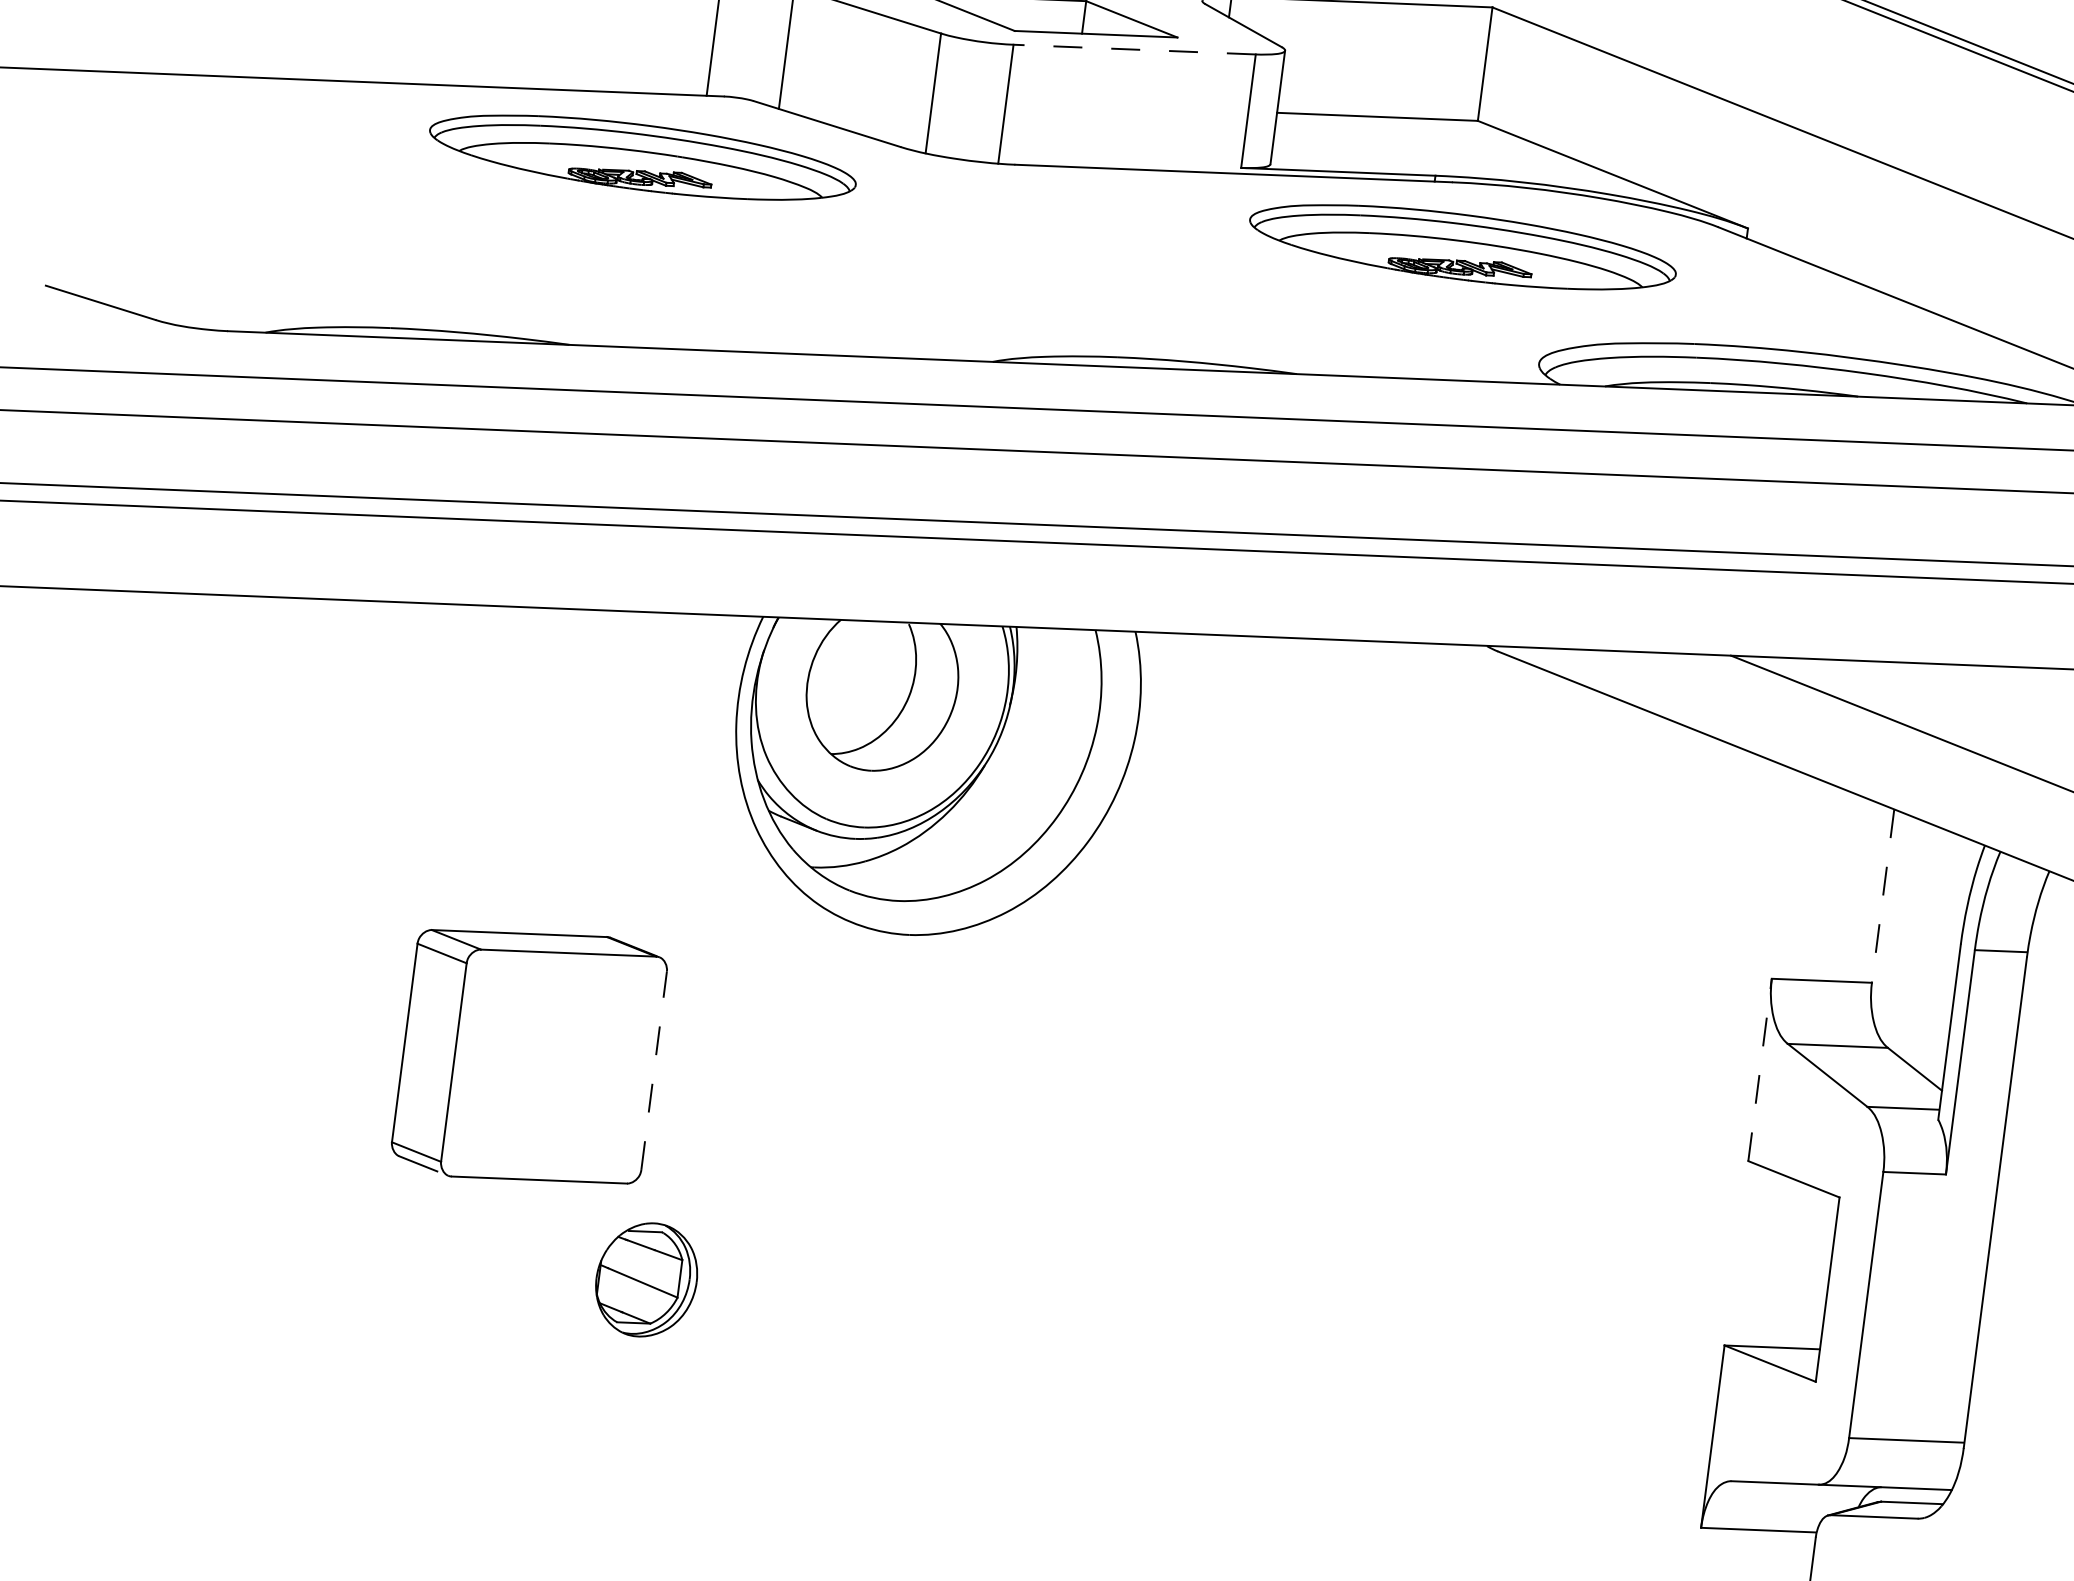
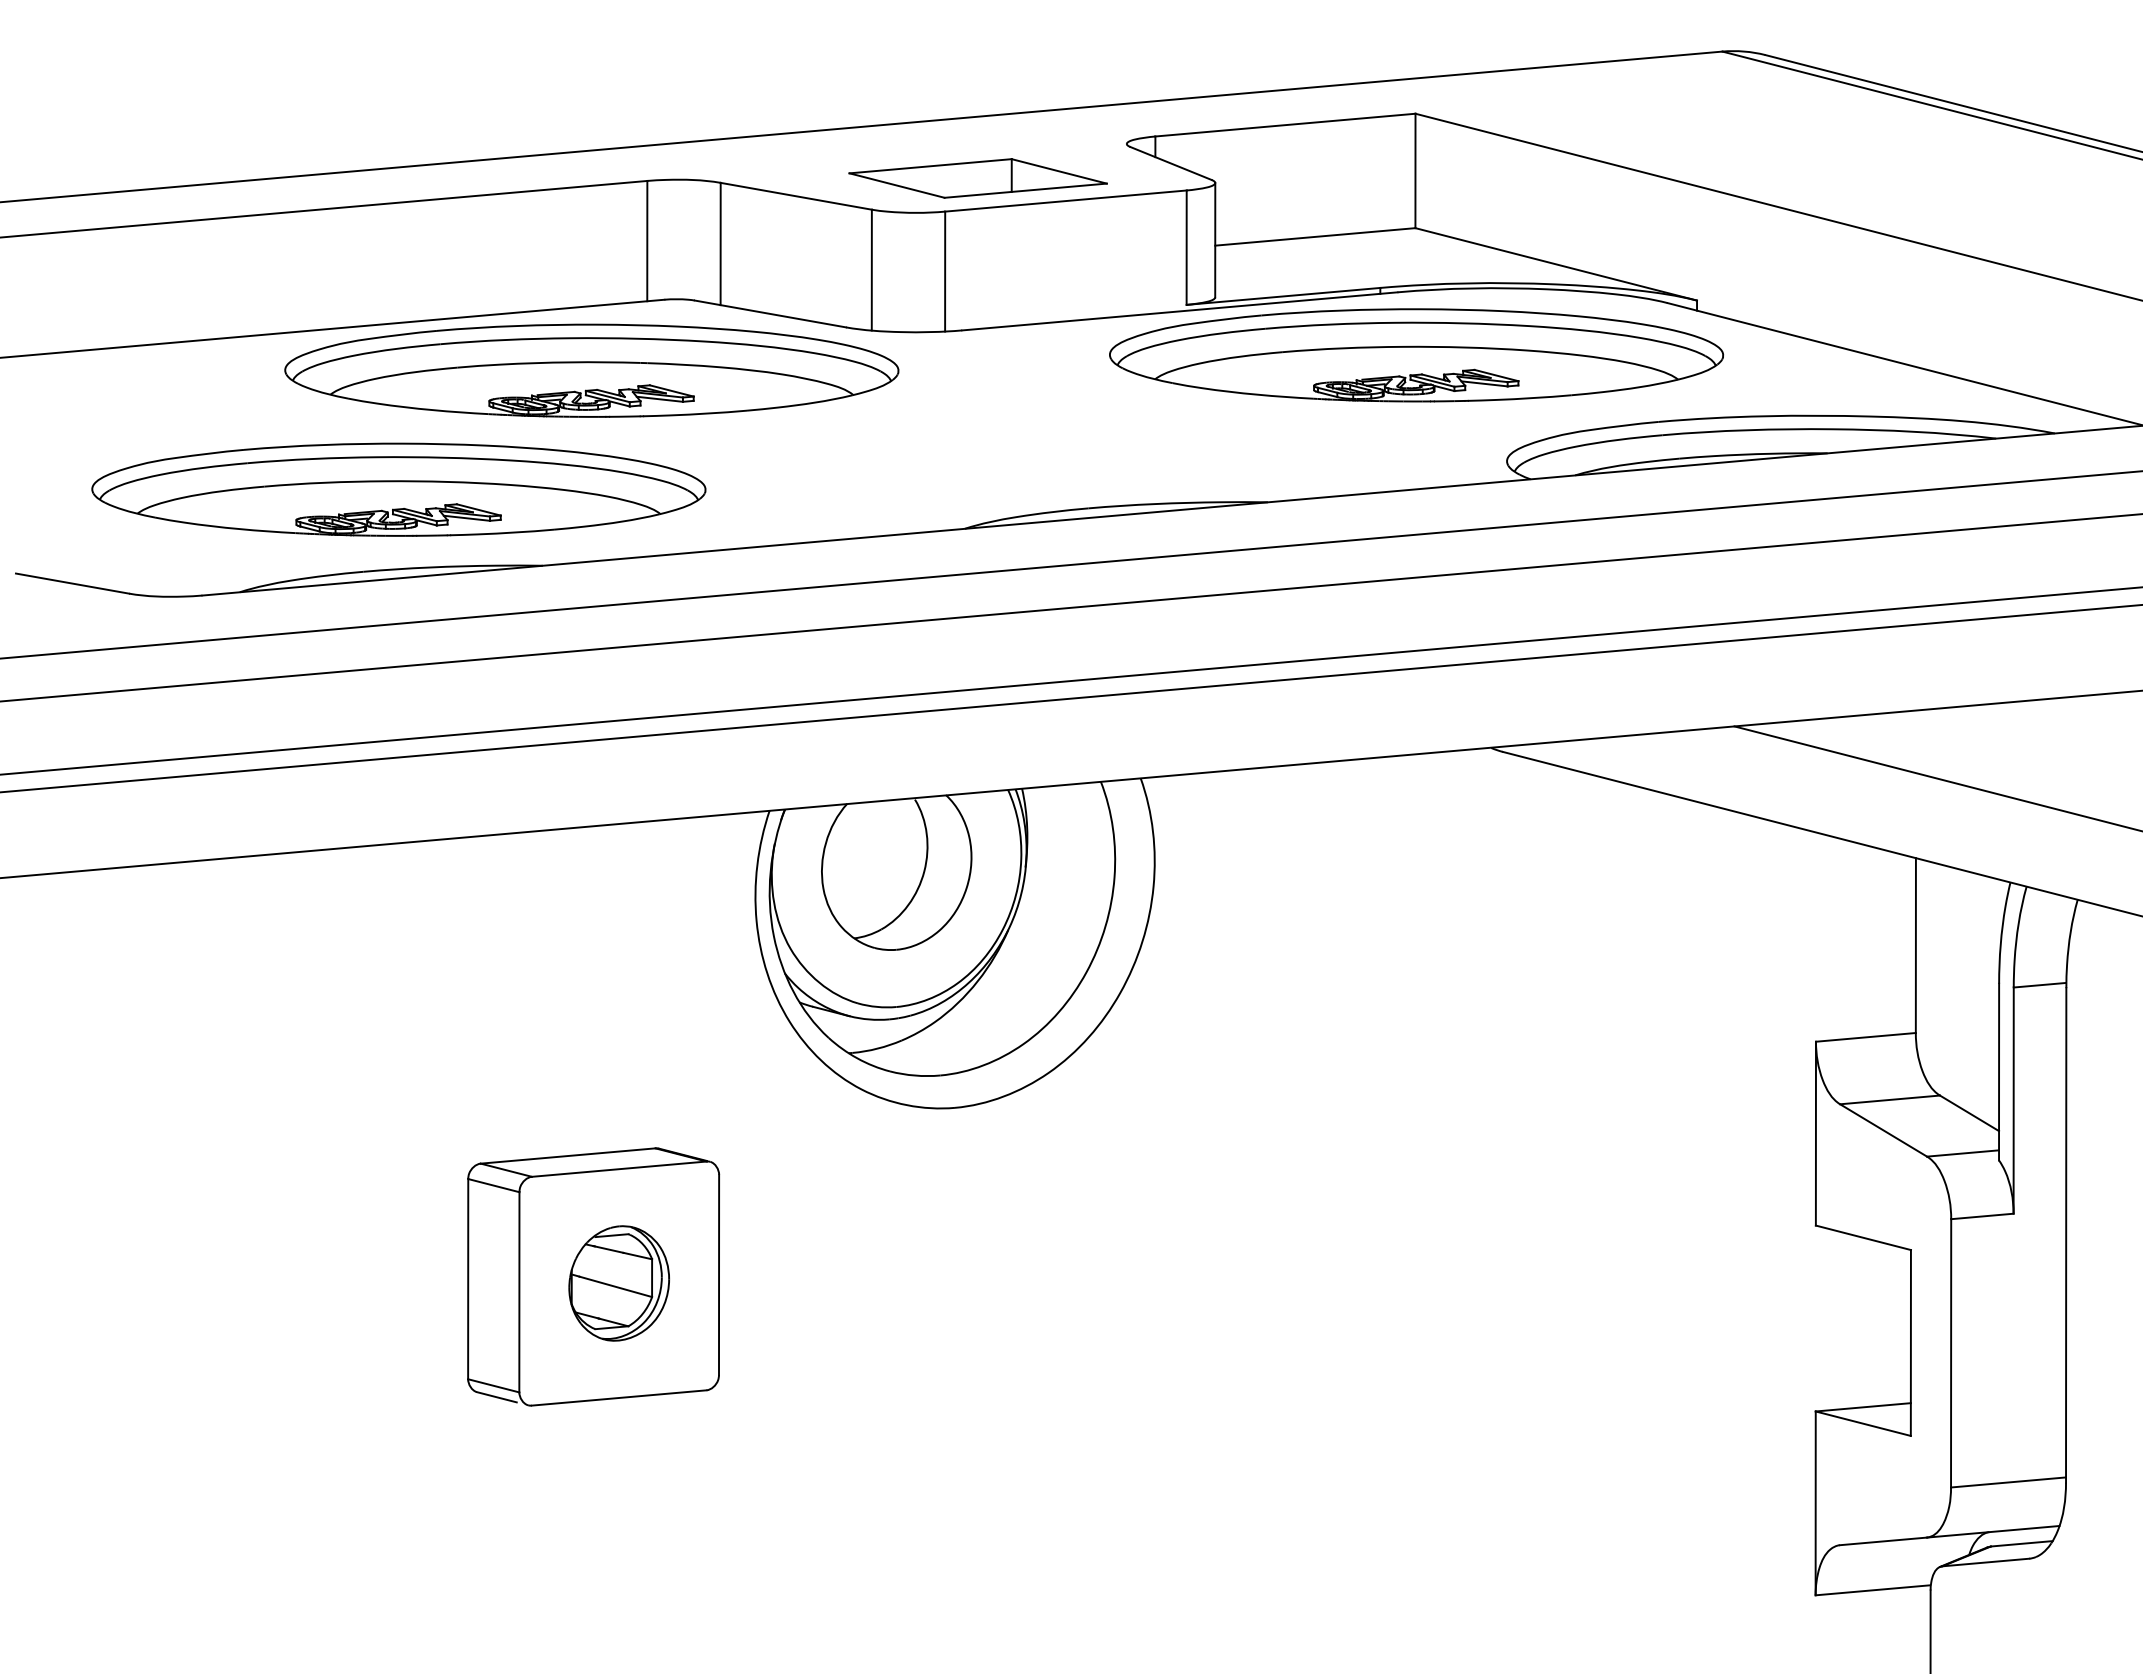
line: (1134, 49) -> (1065, 201), dashed -> solid
part: (642, 157) -> (591, 370), size x1.43
part: (1462, 247) -> (1416, 355), size x1.43
part: (435, 250) -> (398, 489), added
line: (1882, 896) -> (1915, 946), dashed -> solid
line: (1759, 1069) -> (1815, 1133), dashed -> solid
line: (654, 1070) -> (719, 1274), dashed -> solid
part: (645, 1279) -> (618, 1283), moved

